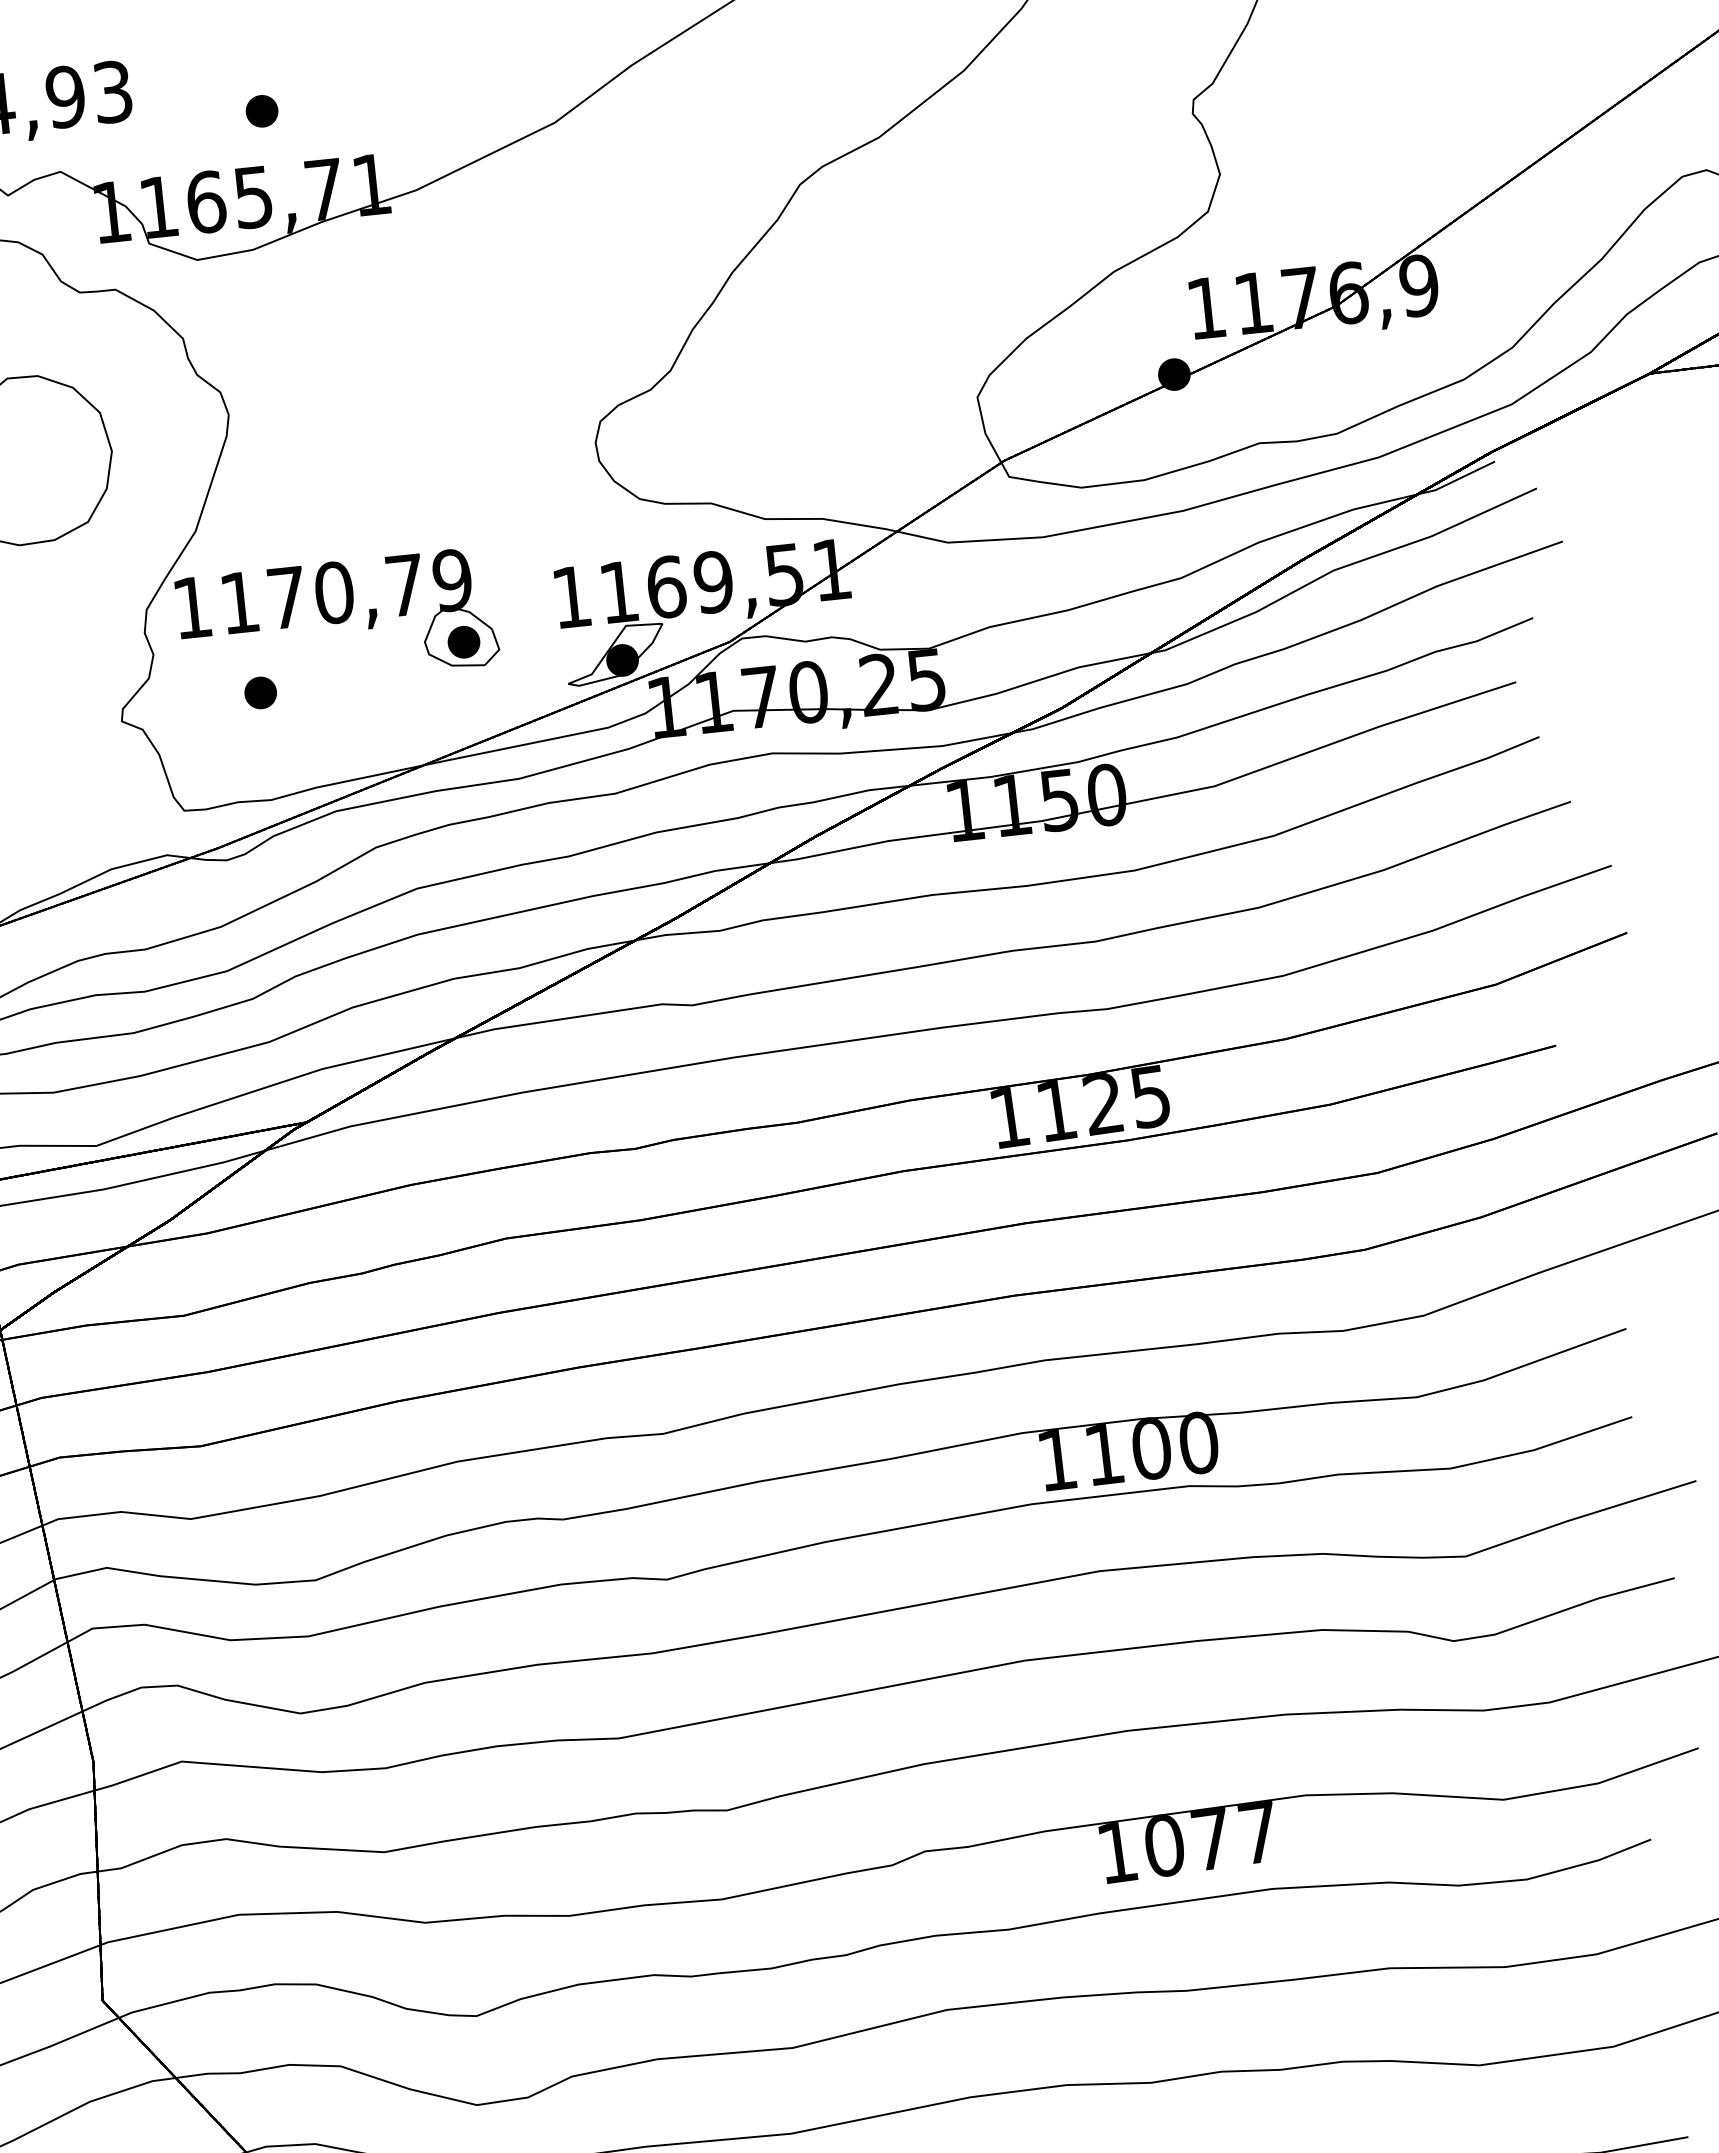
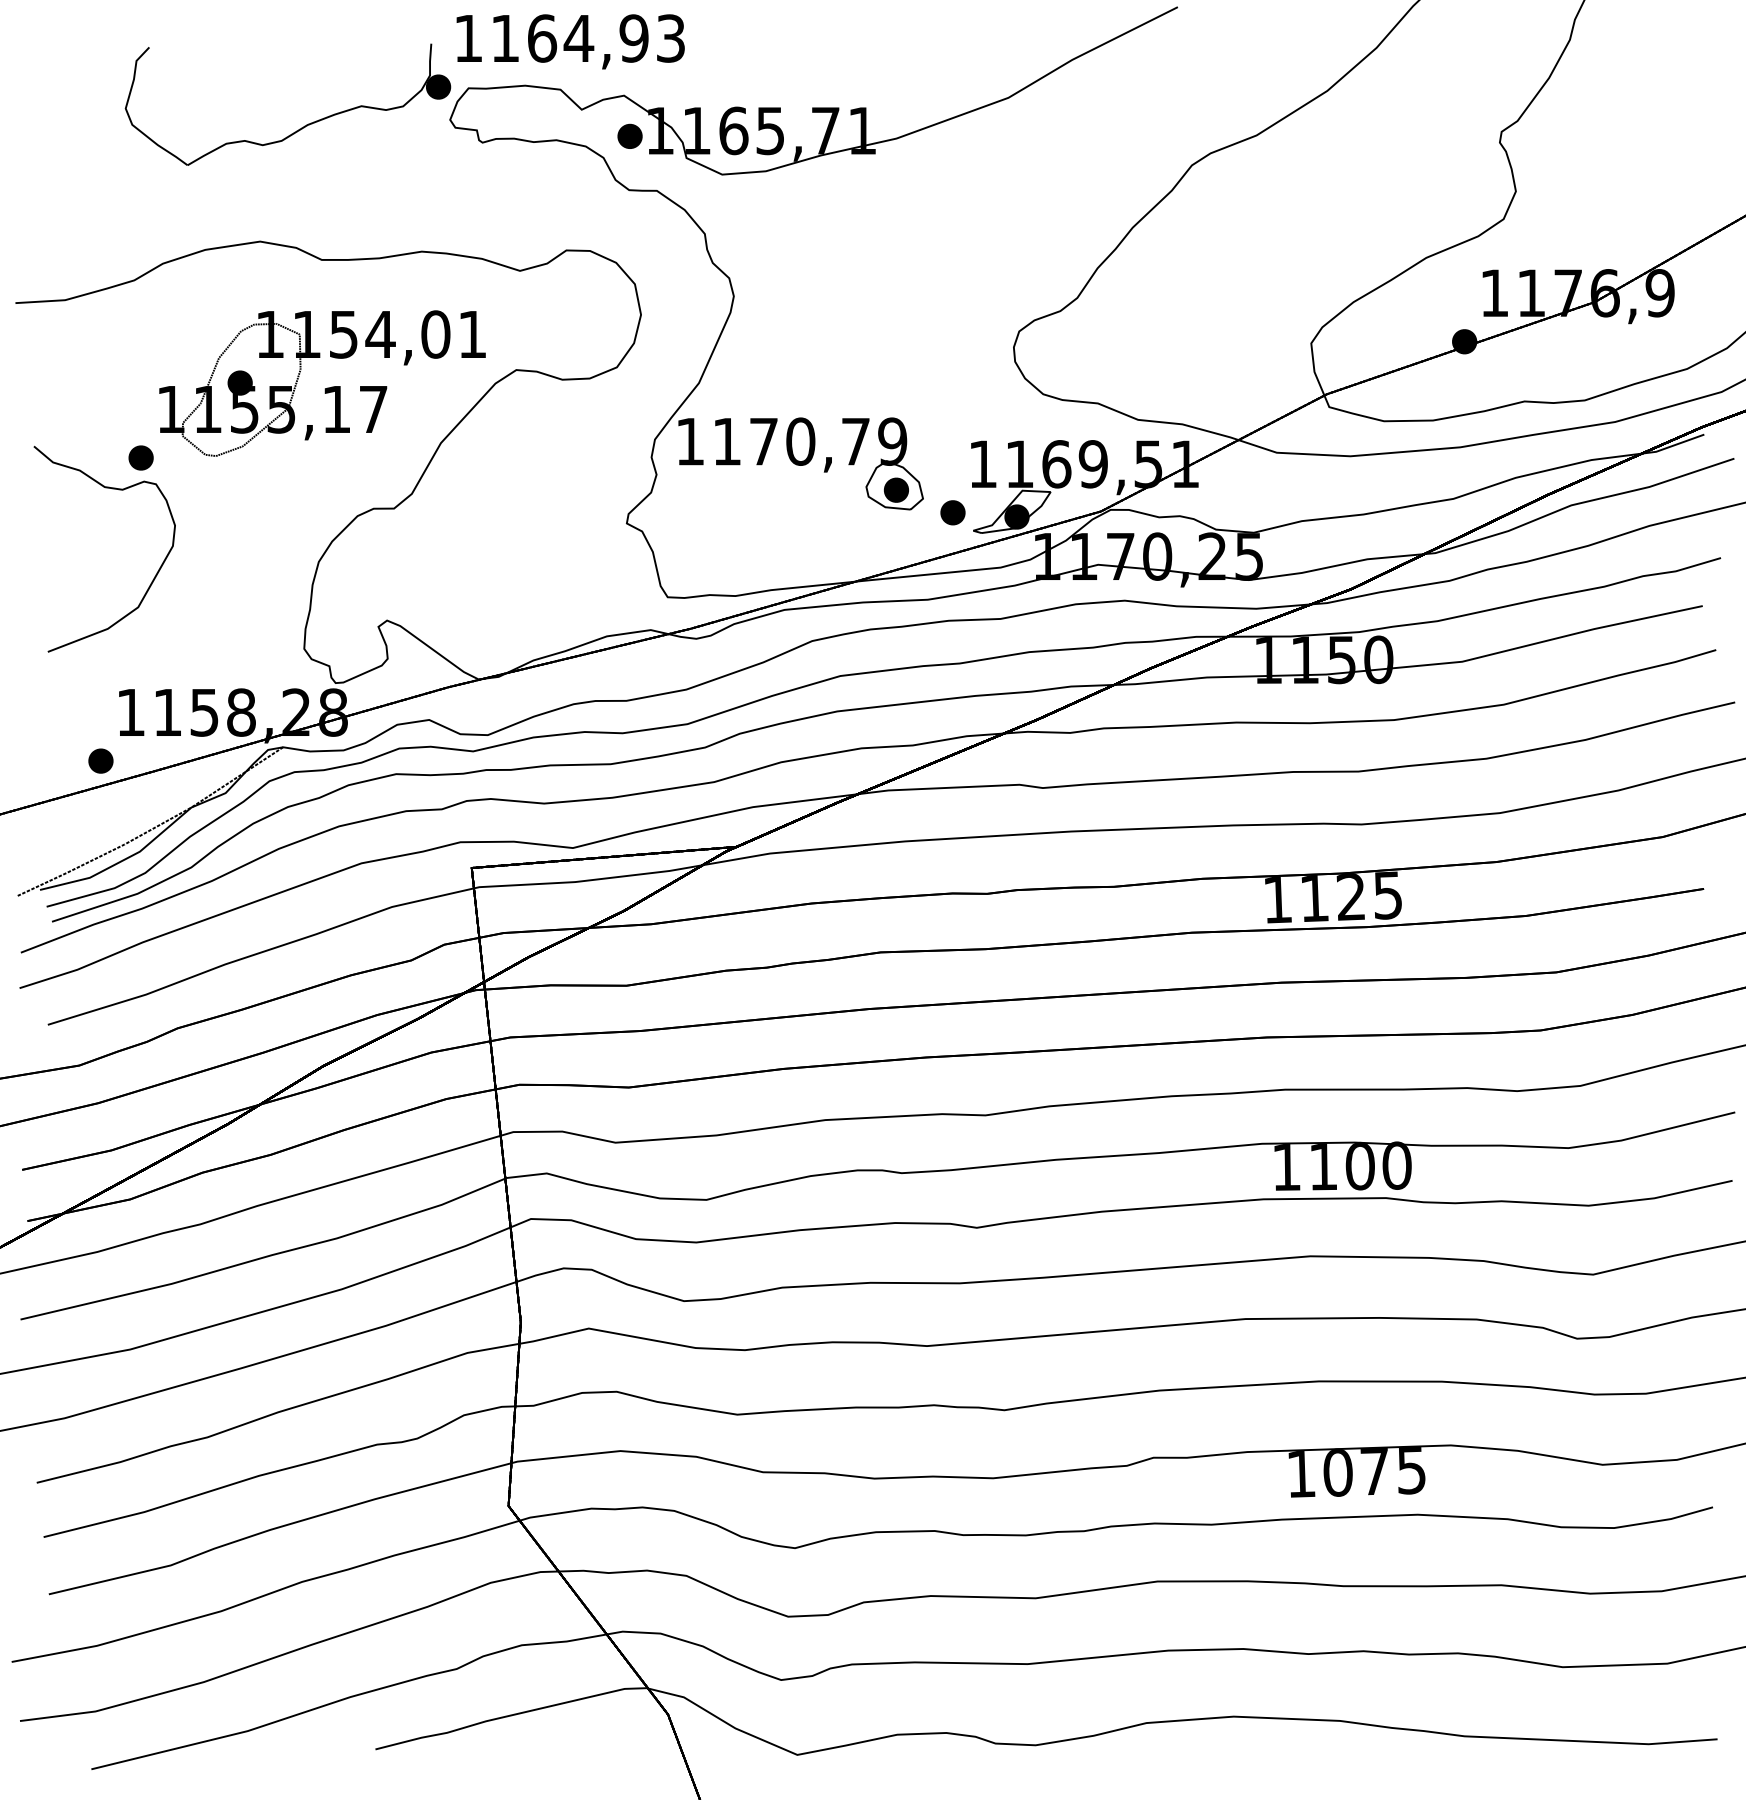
part: (261, 110) -> (629, 135), moved
part: (260, 692) -> (952, 512), moved
text: (1258, 1832) -> (1411, 1470), 1077 -> 1075

